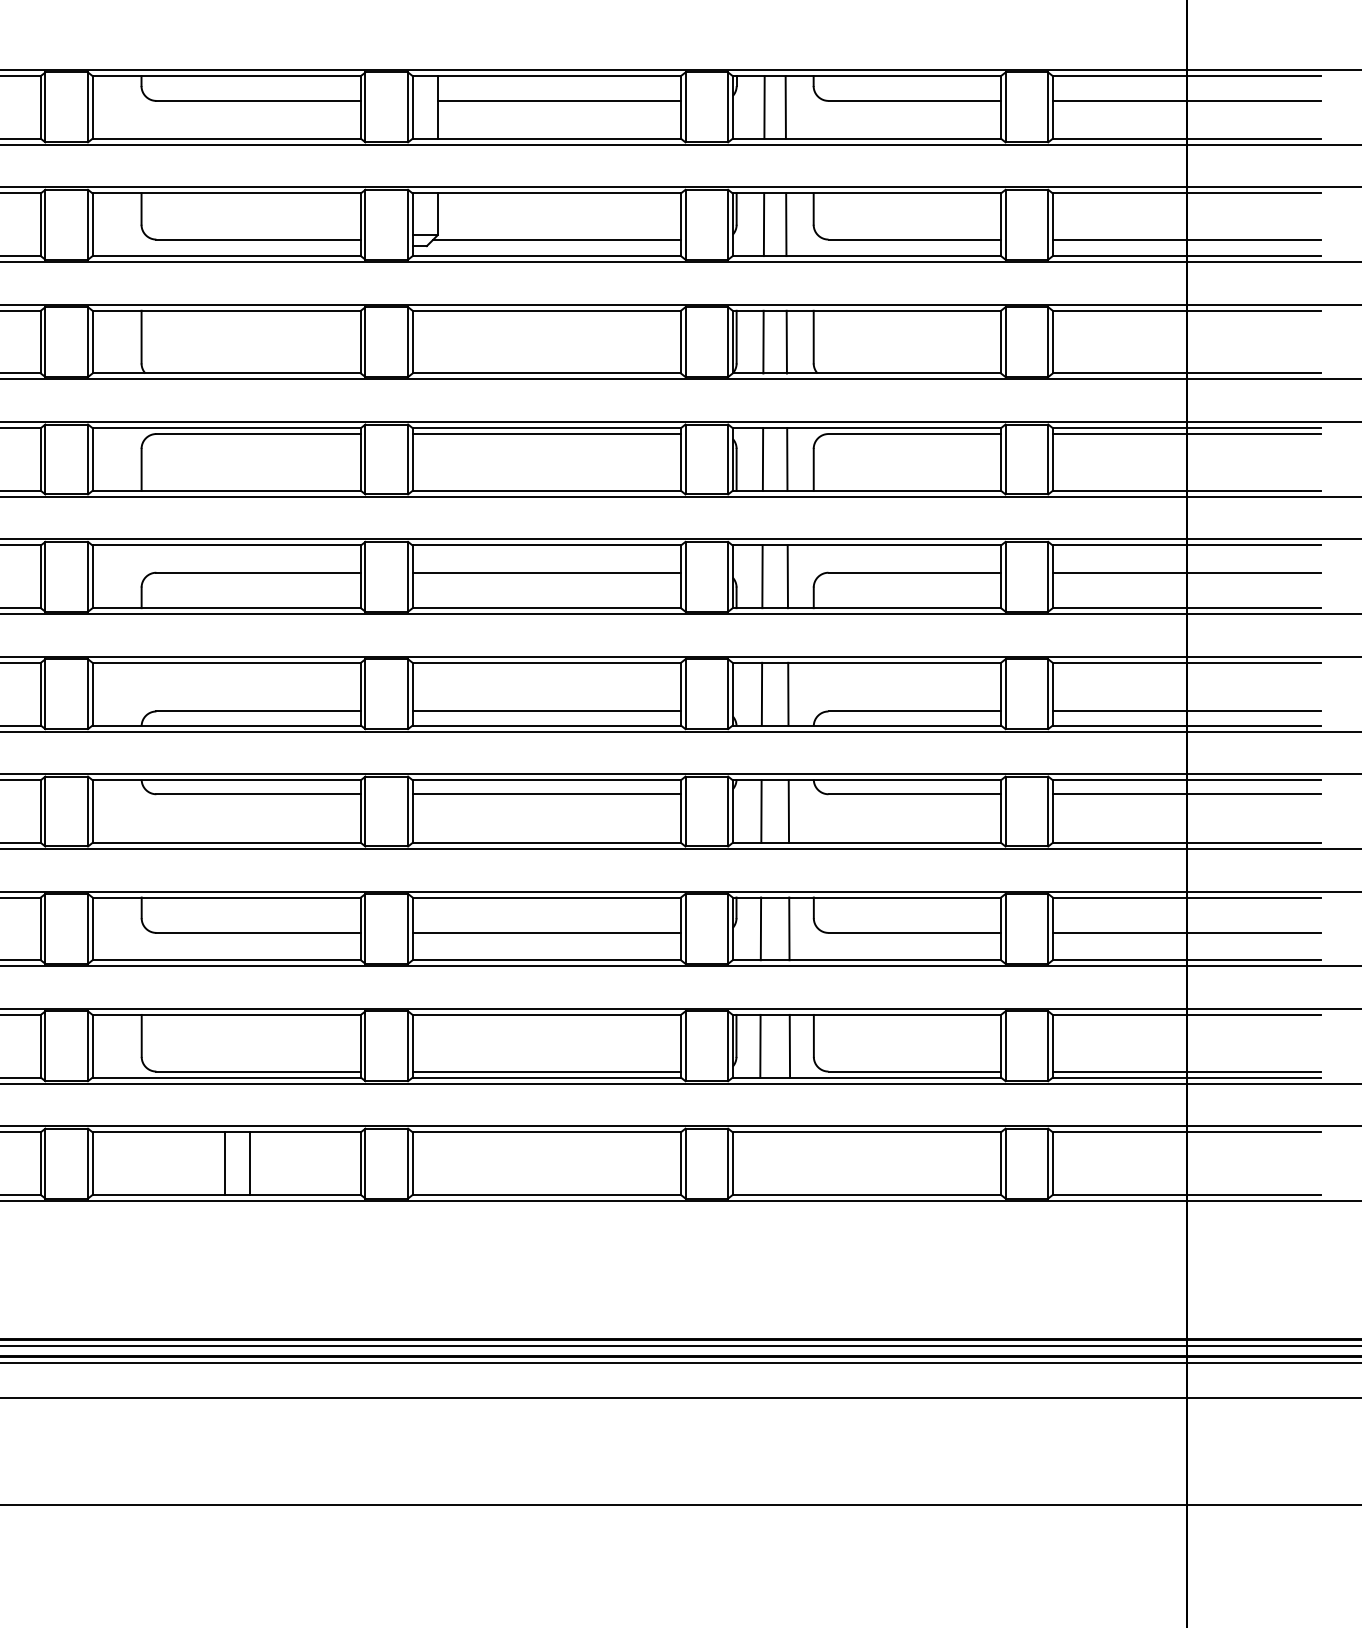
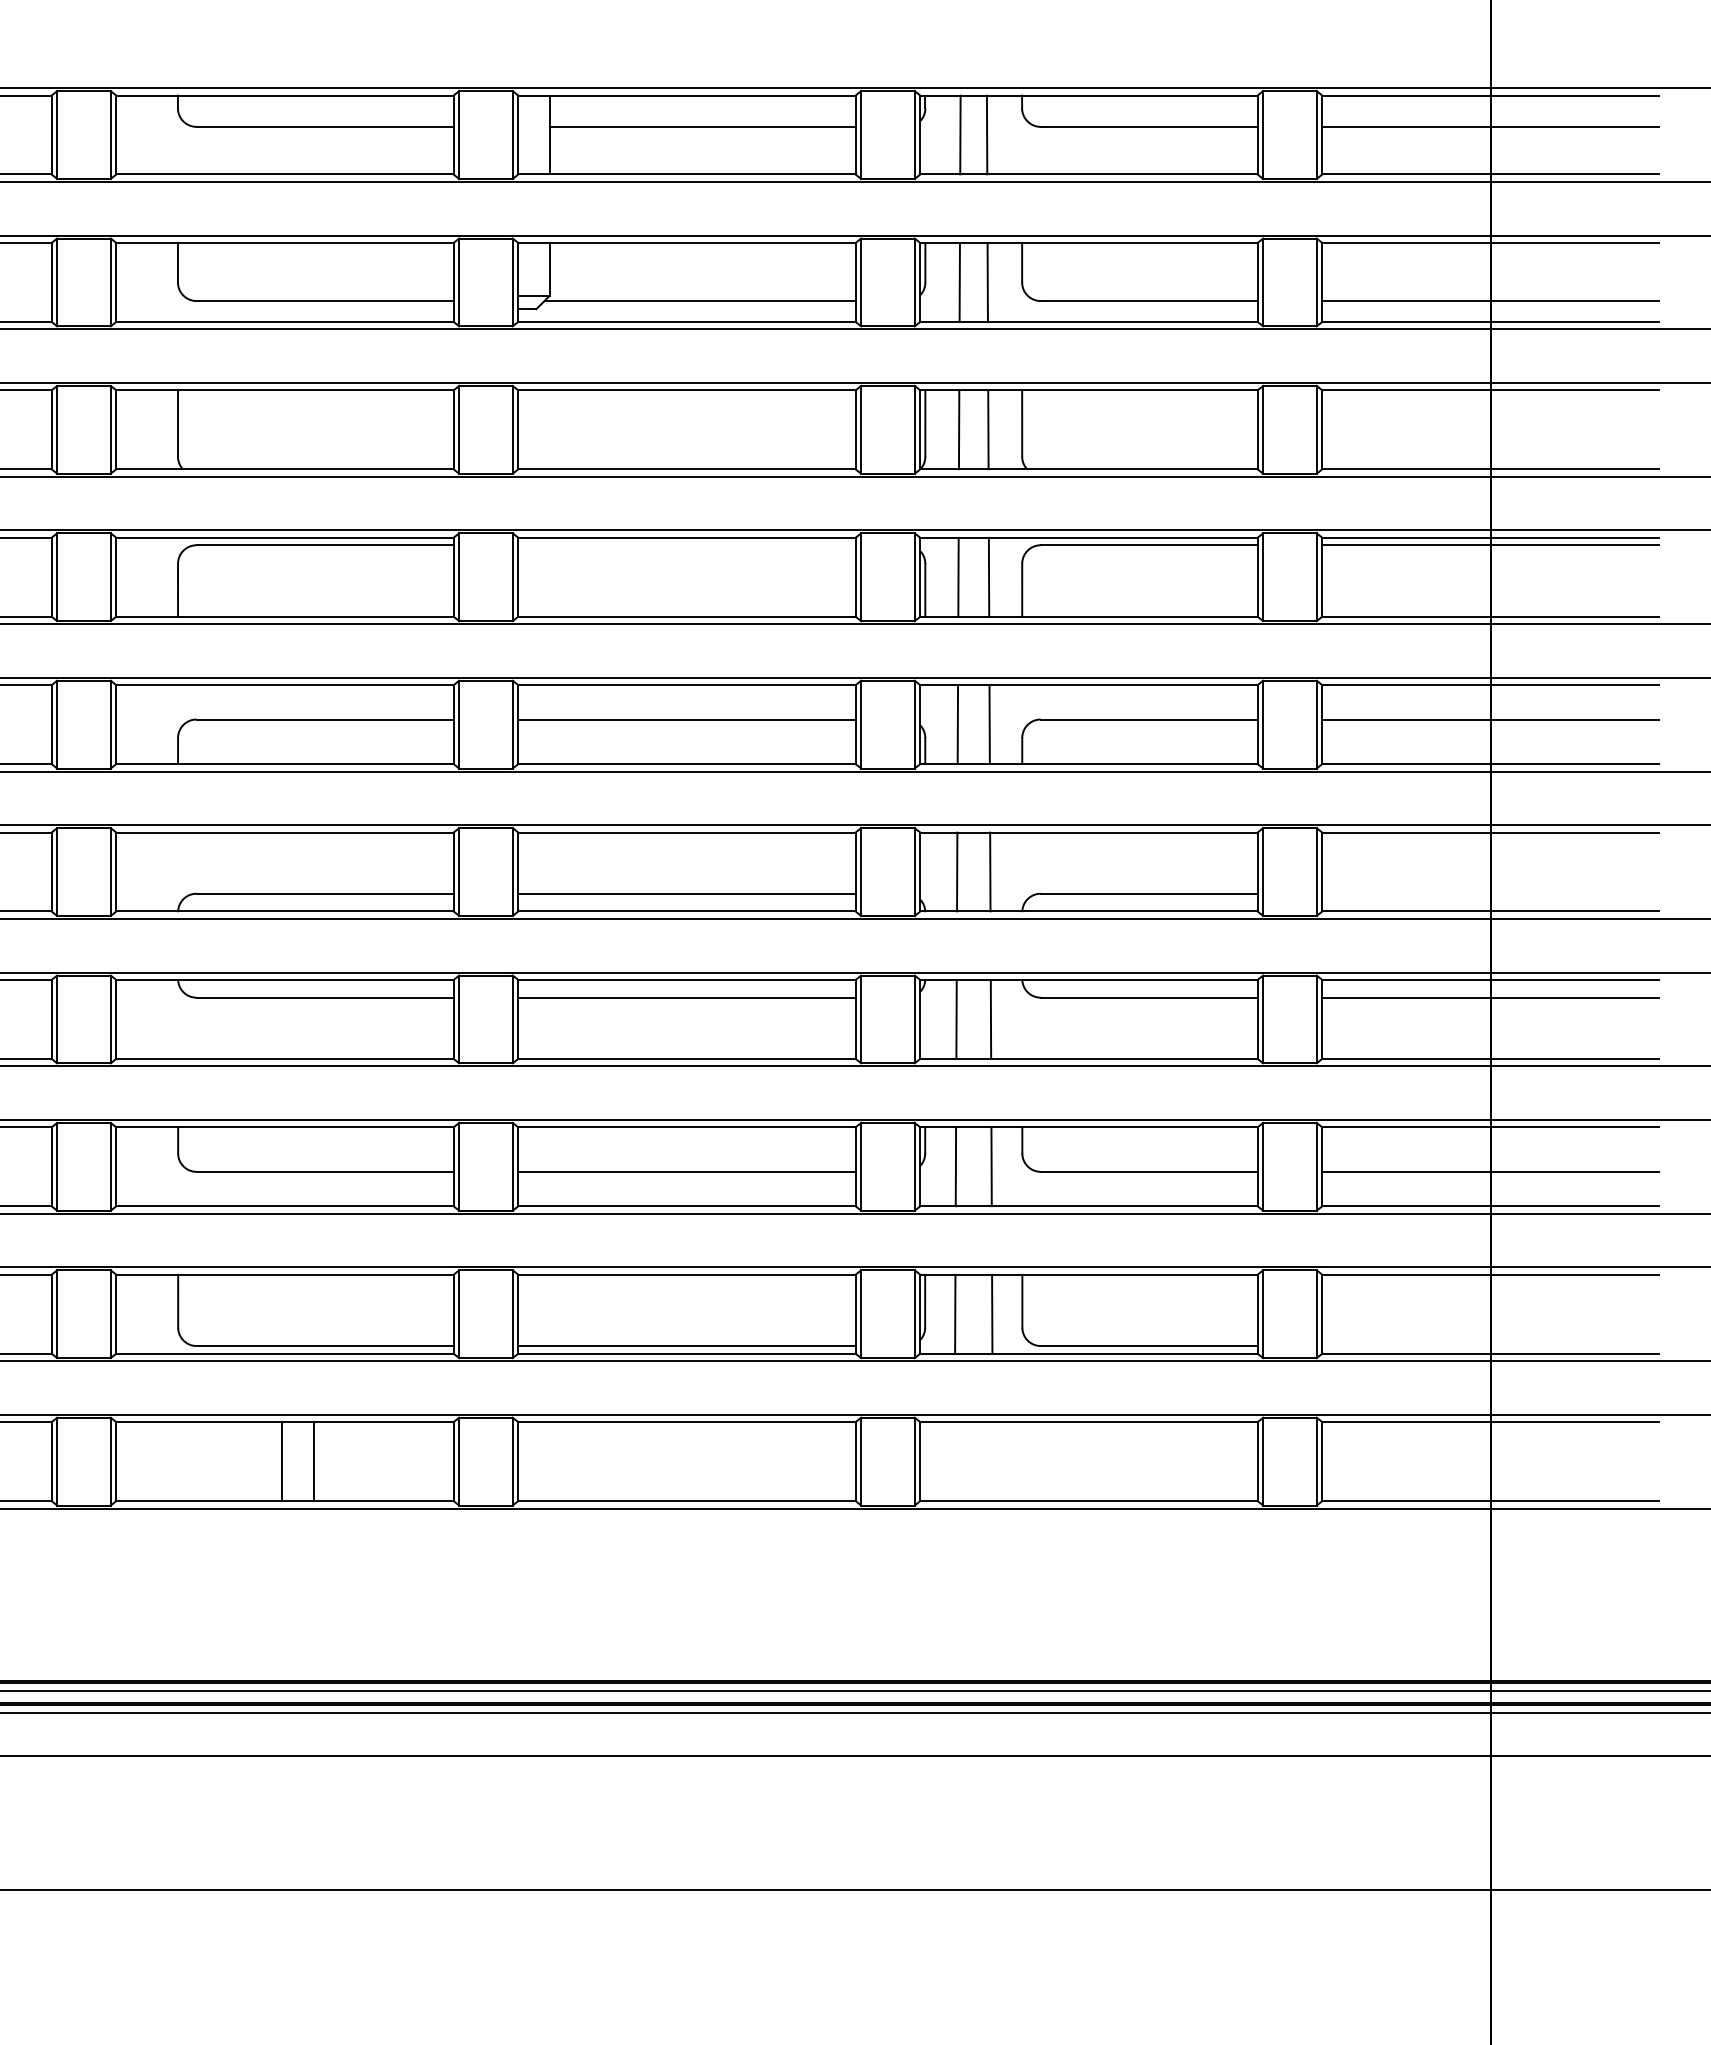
line: (546, 434) -> (686, 545), removed
line: (1186, 711) -> (1490, 893), removed
line: (1186, 1071) -> (1490, 1346), removed

